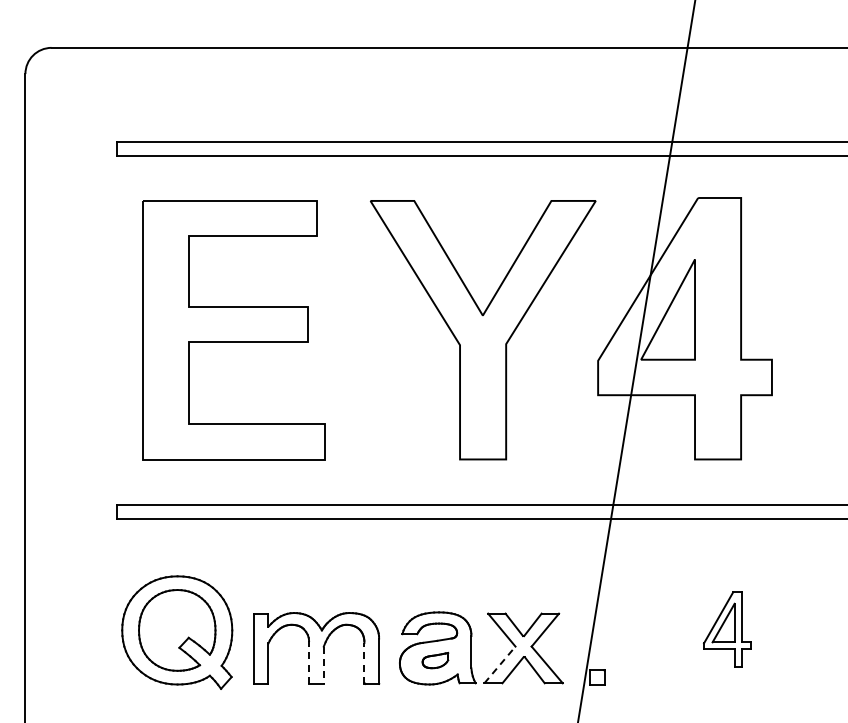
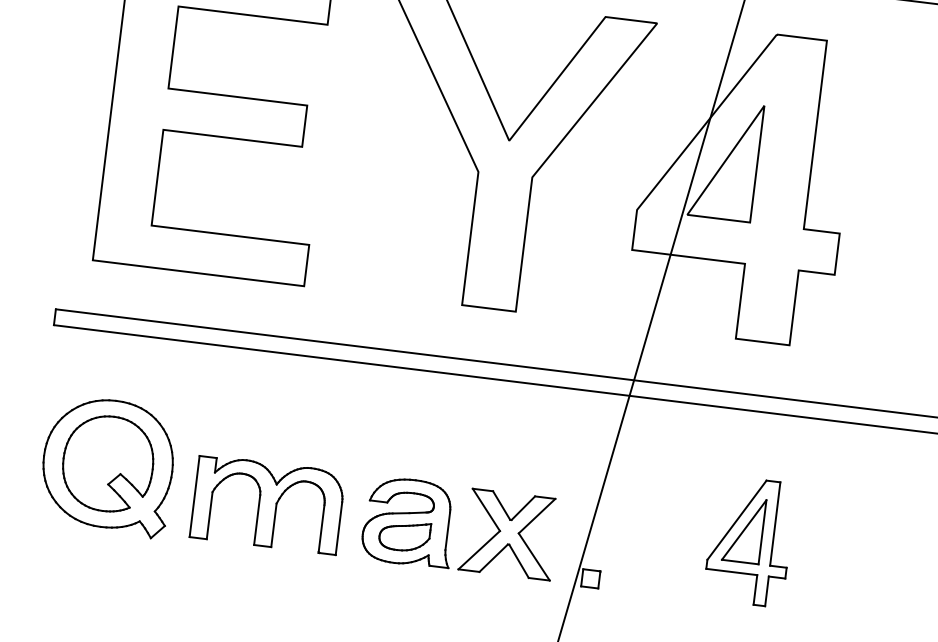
part: (727, 629) -> (749, 541), size x1.43
part: (435, 660) -> (404, 535), size x1.67
line: (309, 661) -> (257, 518), dashed -> solid
line: (364, 663) -> (321, 529), dashed -> solid
line: (500, 664) -> (479, 549), dashed -> solid
line: (323, 665) -> (273, 525), dashed -> solid

